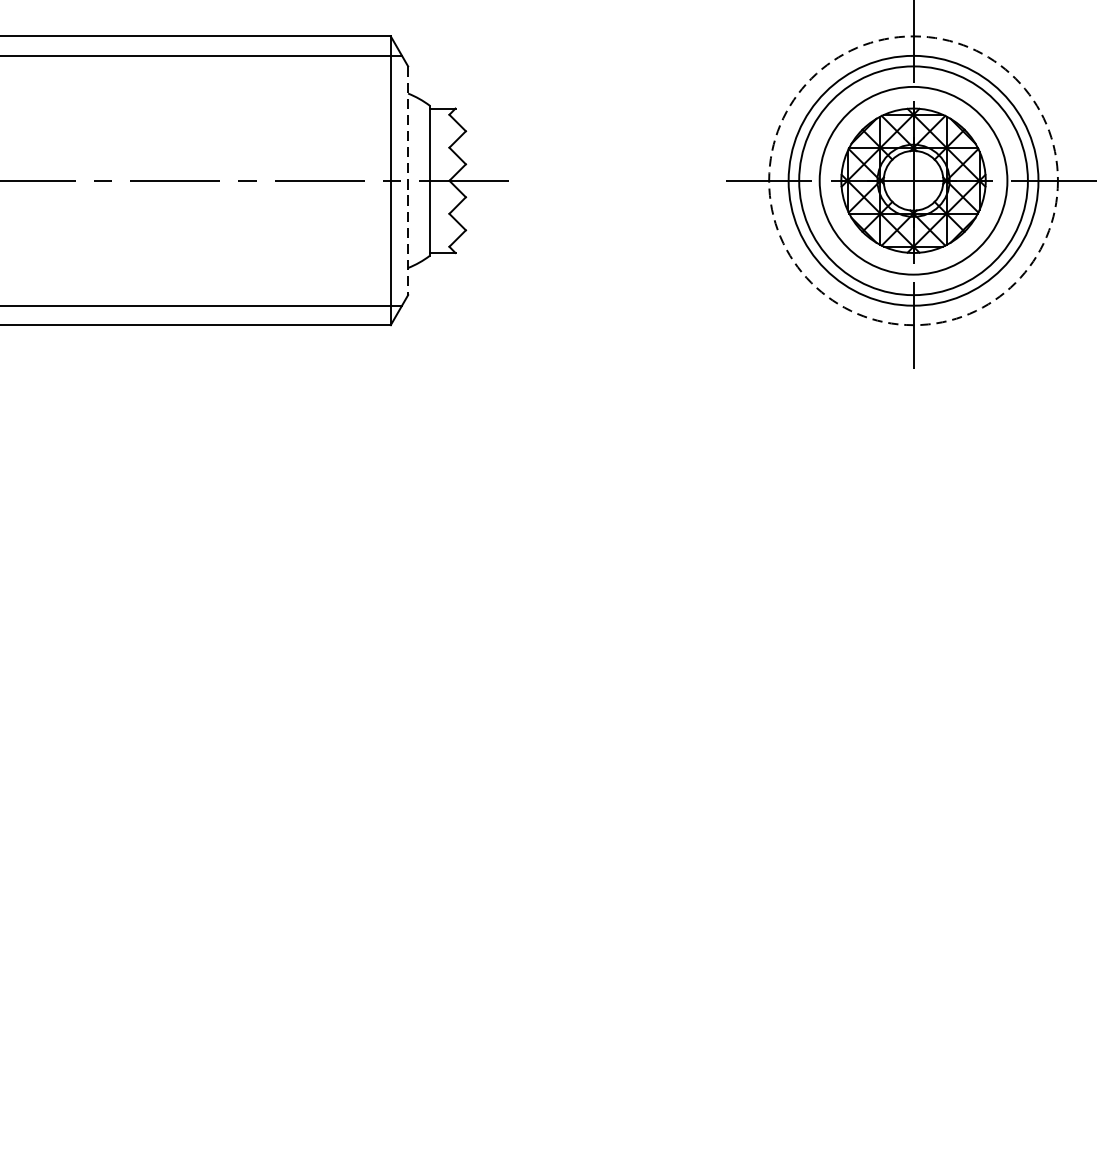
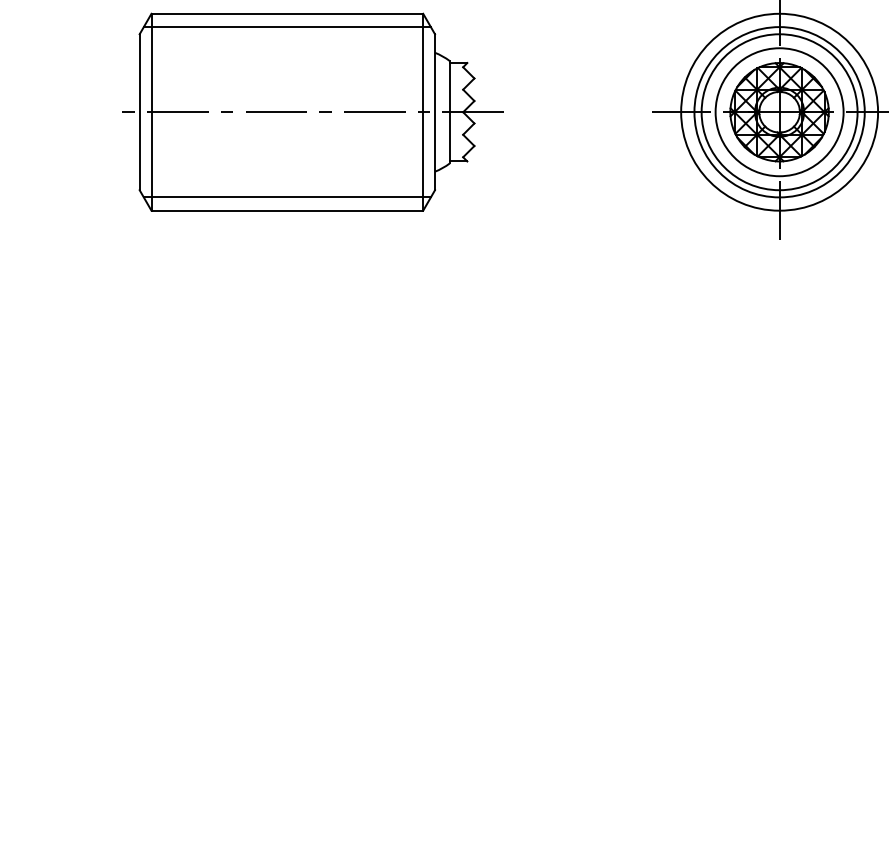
circle: (913, 179) -> (779, 111), dashed -> solid
line: (408, 181) -> (435, 112), dashed -> solid

